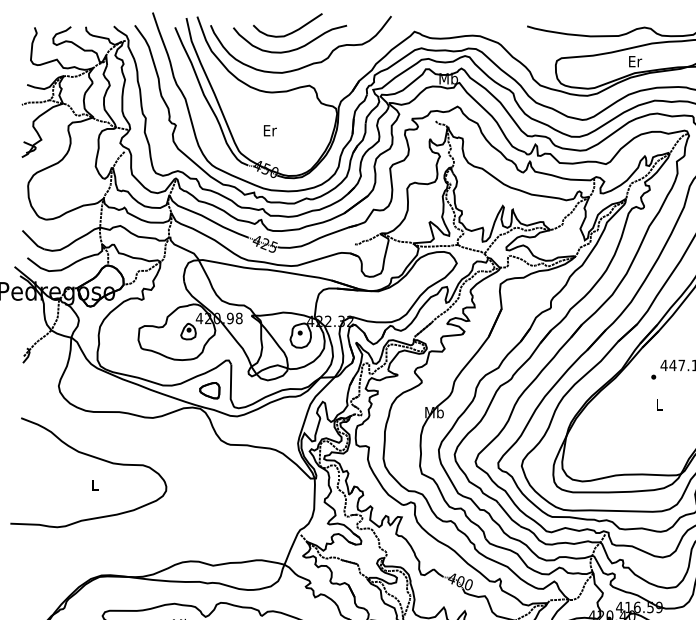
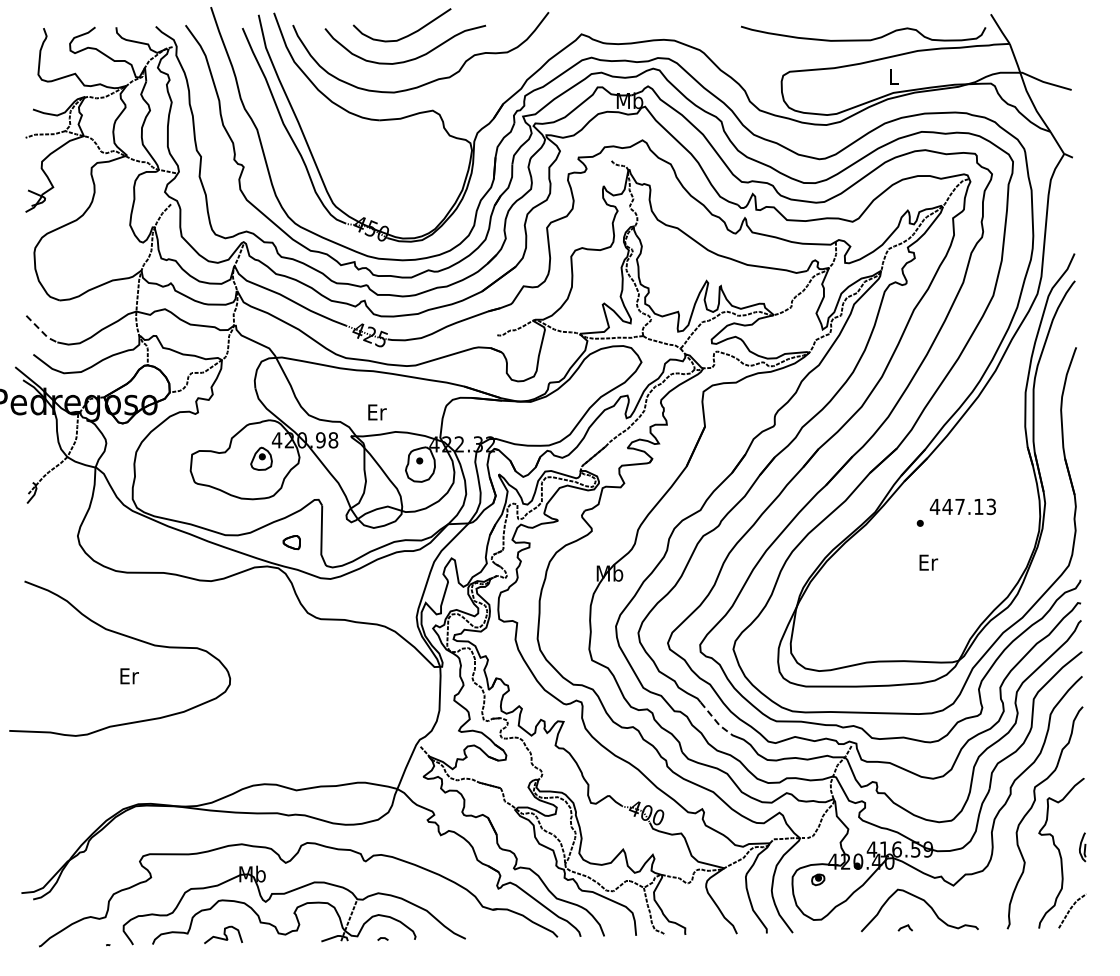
text: (635, 61) -> (894, 76), Er -> L
text: (270, 130) -> (377, 412), moved
line: (33, 241) -> (41, 331), solid -> dashed
part: (209, 390) -> (291, 542), size x0.6
text: (659, 404) -> (928, 562), L -> Er
text: (95, 485) -> (129, 676), L -> Er
line: (509, 516) -> (715, 720), solid -> dashed

